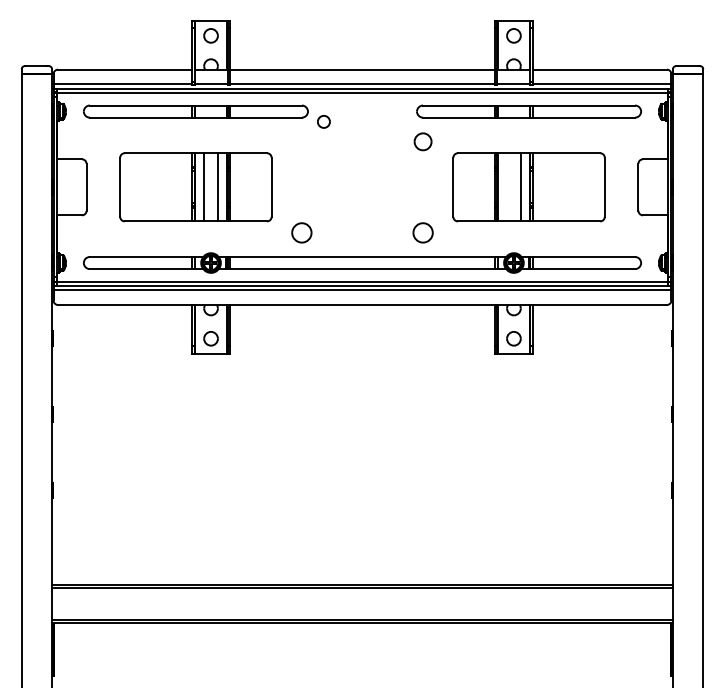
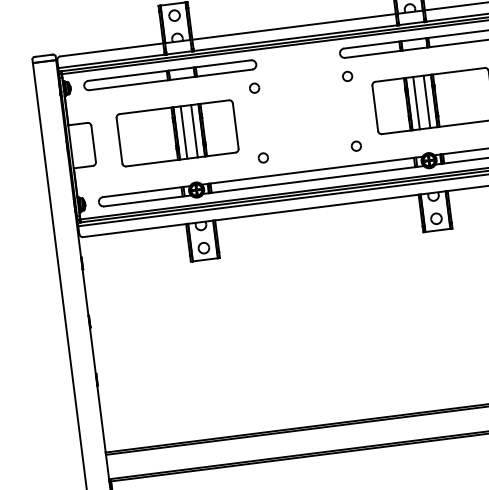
part: (323, 121) -> (254, 87), moved
part: (422, 141) -> (347, 76), size x0.71
line: (507, 187) -> (416, 103), added
part: (301, 232) -> (263, 157), size x0.62
part: (422, 232) -> (355, 146), size x0.62

